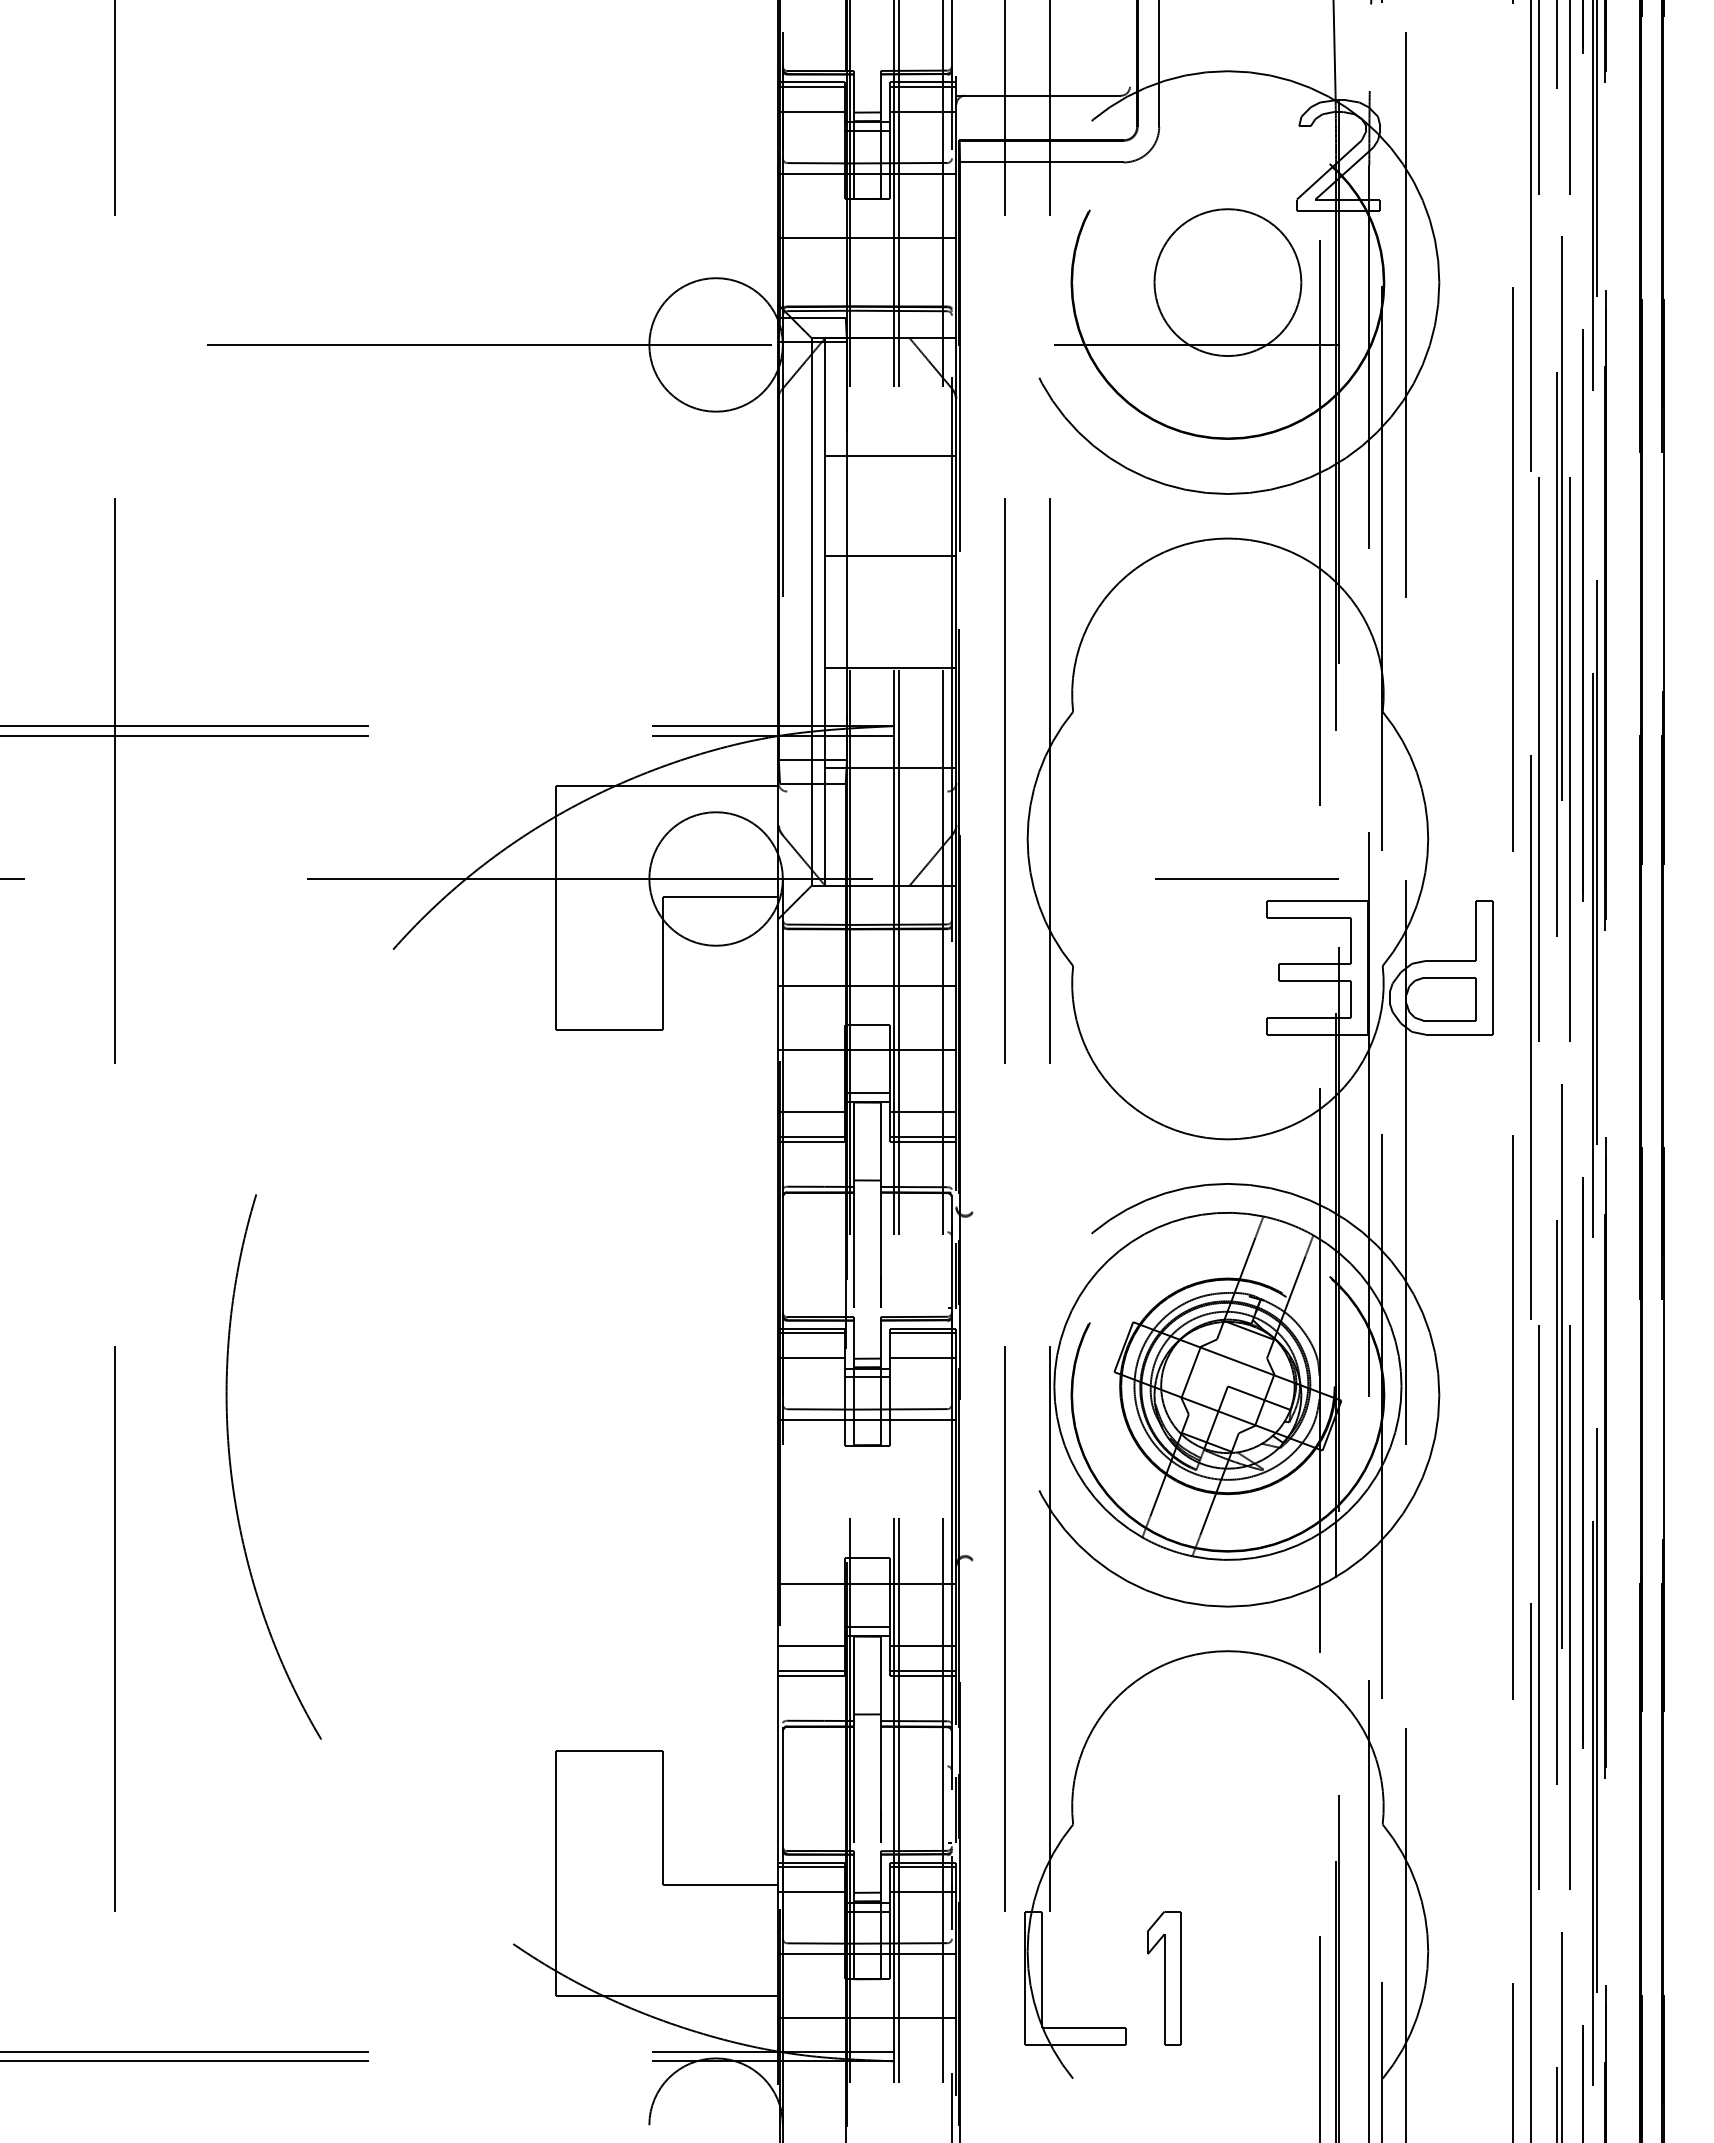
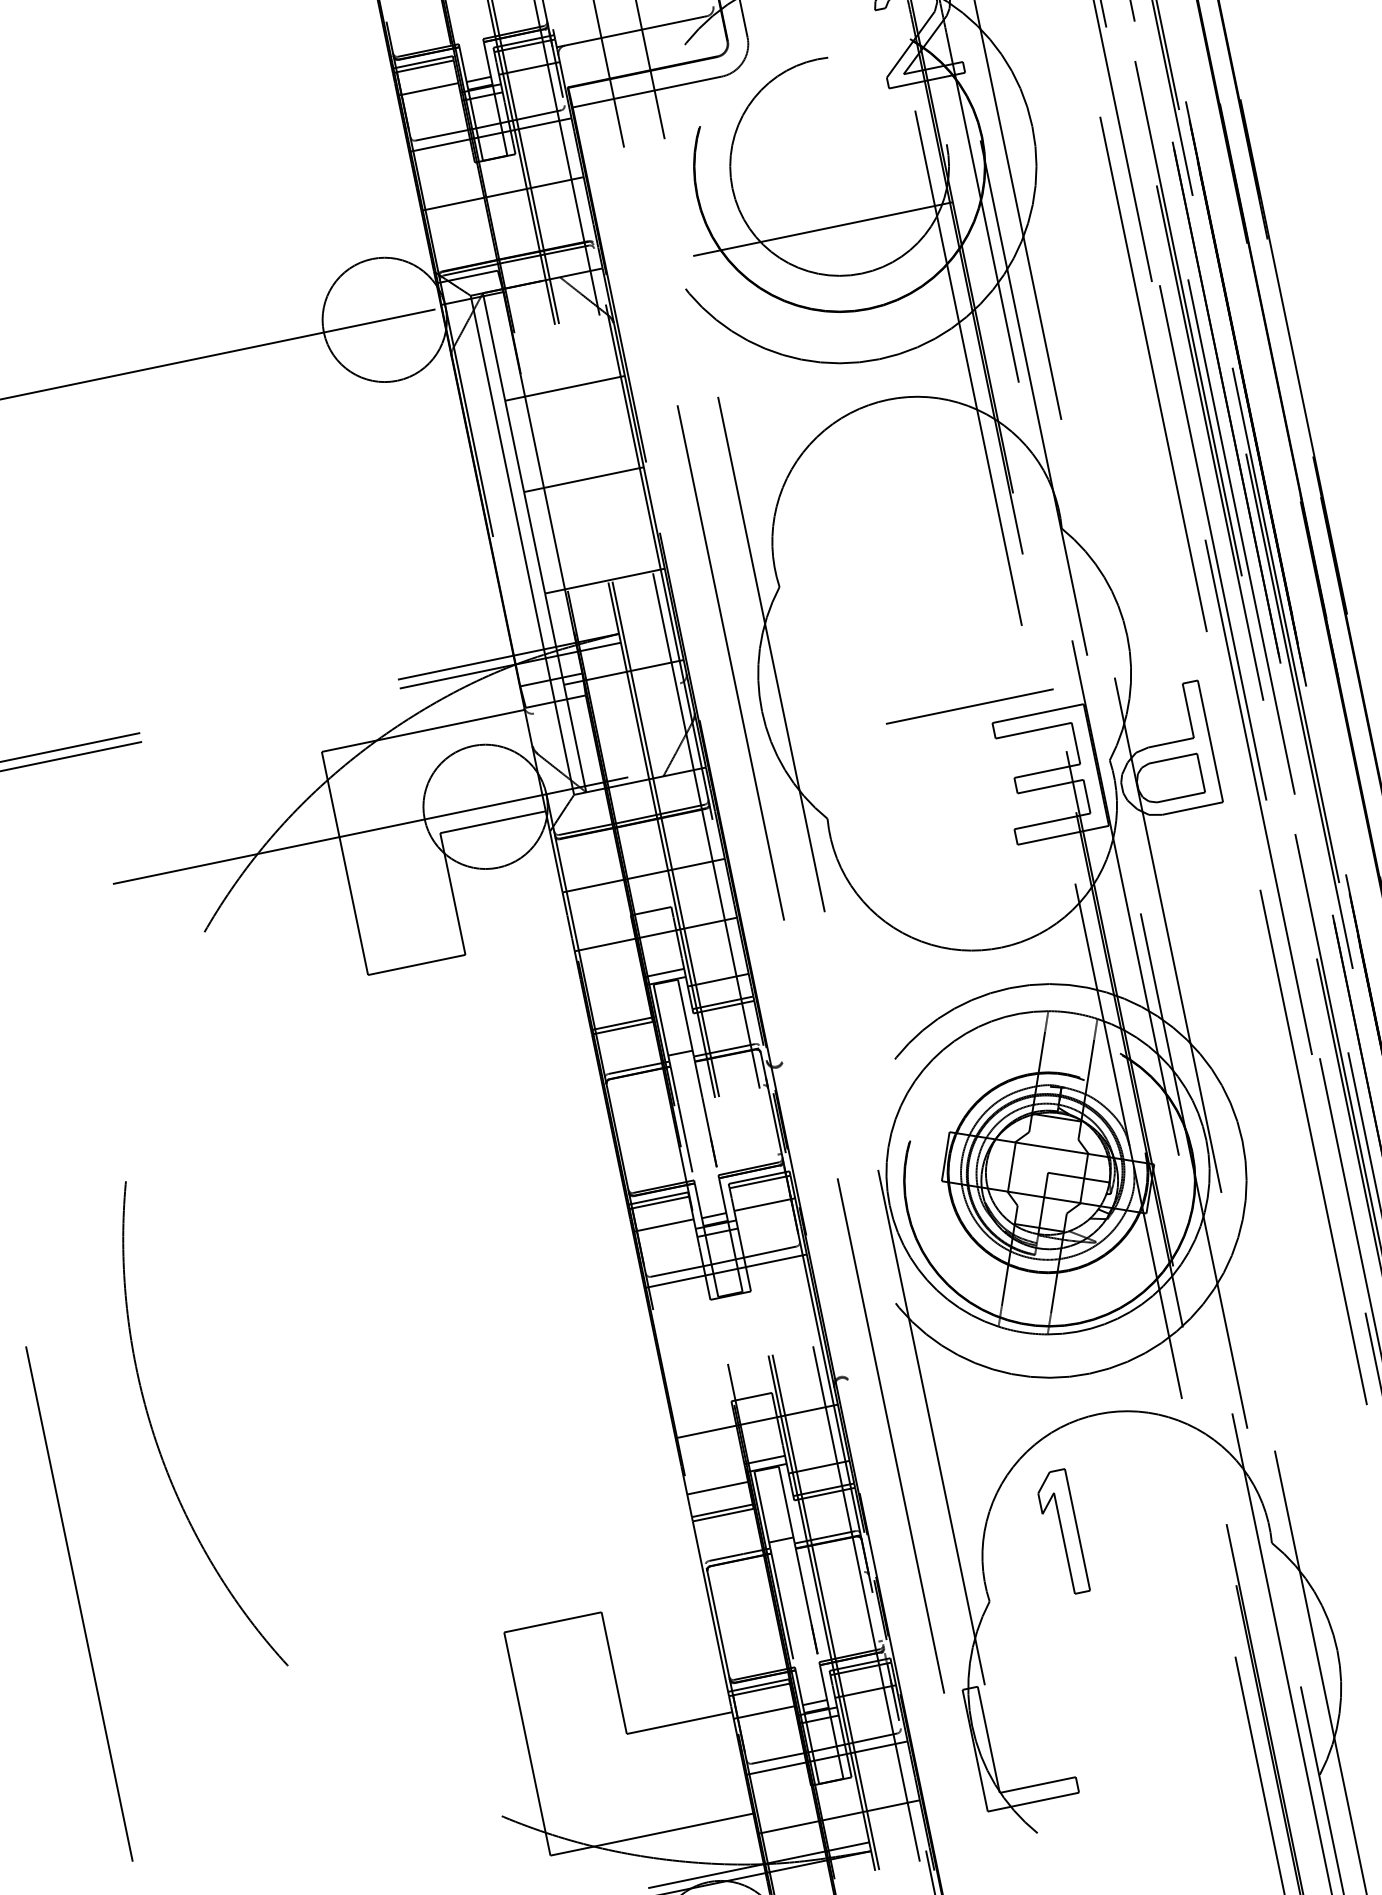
circle: (1227, 282) -> (839, 166), size x1.6
line: (811, 1112) -> (616, 1001), removed
part: (1164, 1978) -> (1062, 1533), moved

